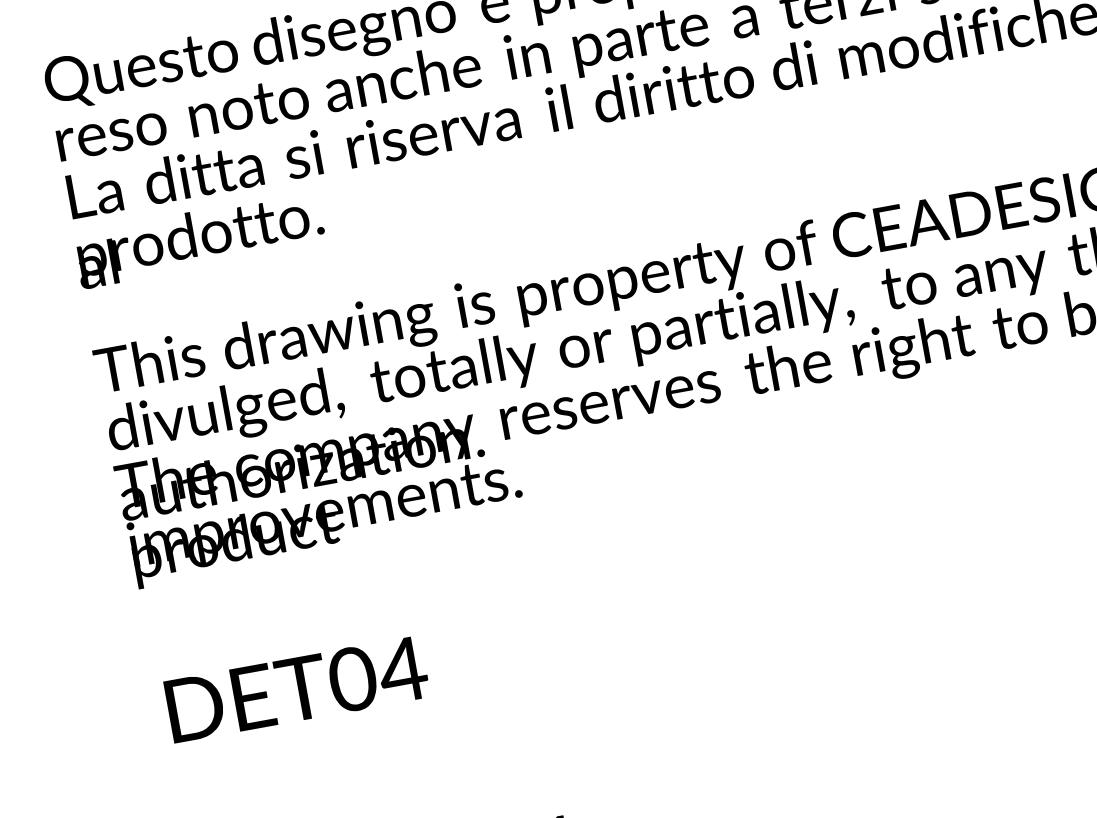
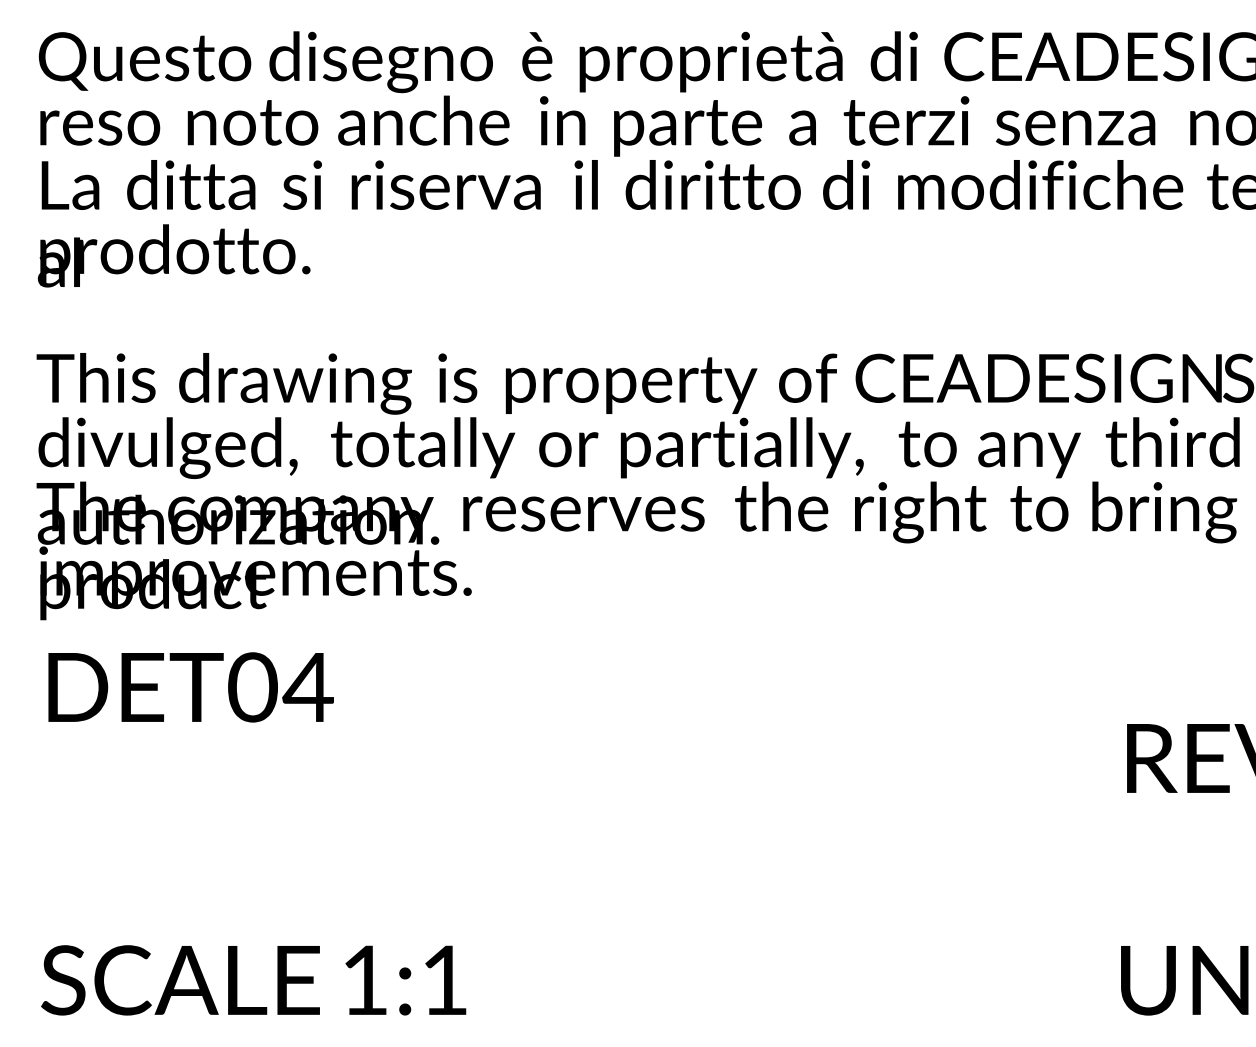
text: (296, 689) -> (190, 687), moved

